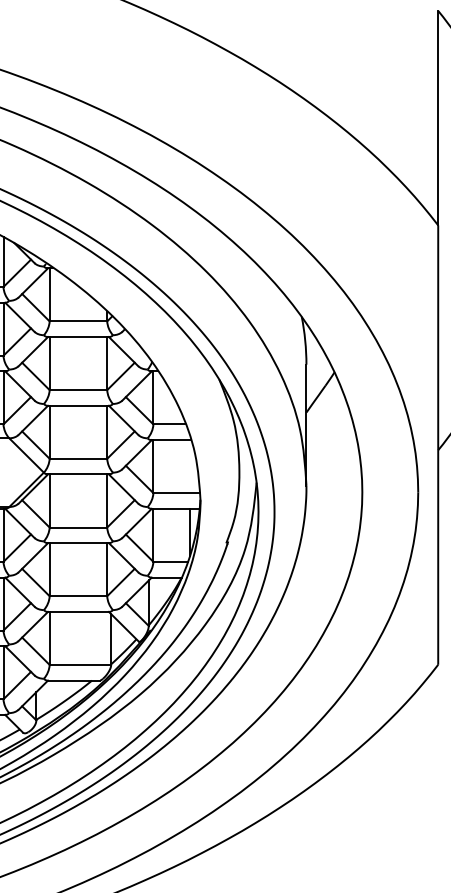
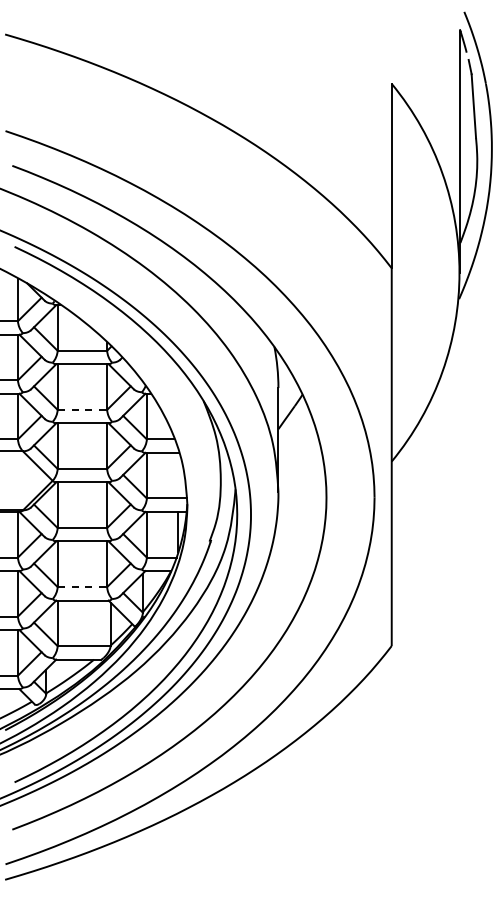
line: (78, 389) -> (82, 409), solid -> dashed
line: (78, 596) -> (82, 587), solid -> dashed

